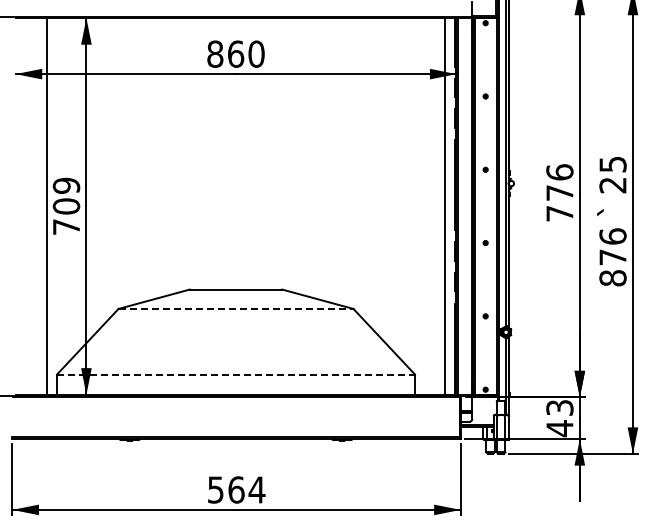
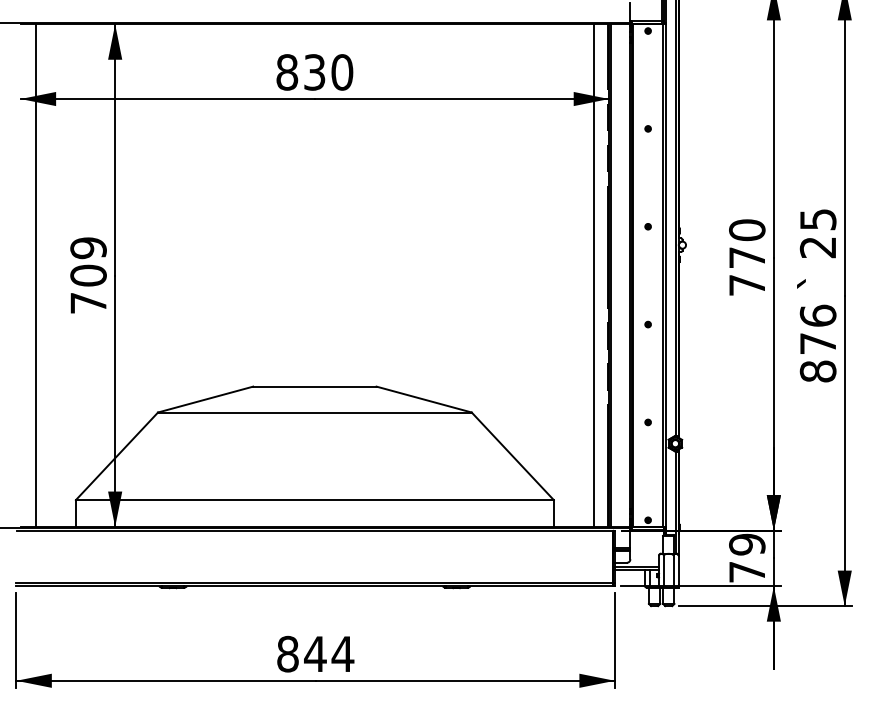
text: (236, 53) -> (315, 71), 860 -> 830
text: (559, 172) -> (746, 230), 776 -> 770
line: (47, 206) -> (36, 275), moved
line: (236, 308) -> (315, 411), dashed -> solid
line: (236, 374) -> (315, 500), dashed -> solid
text: (559, 418) -> (746, 558), 43 -> 79
text: (225, 489) -> (300, 653), 564 -> 844

